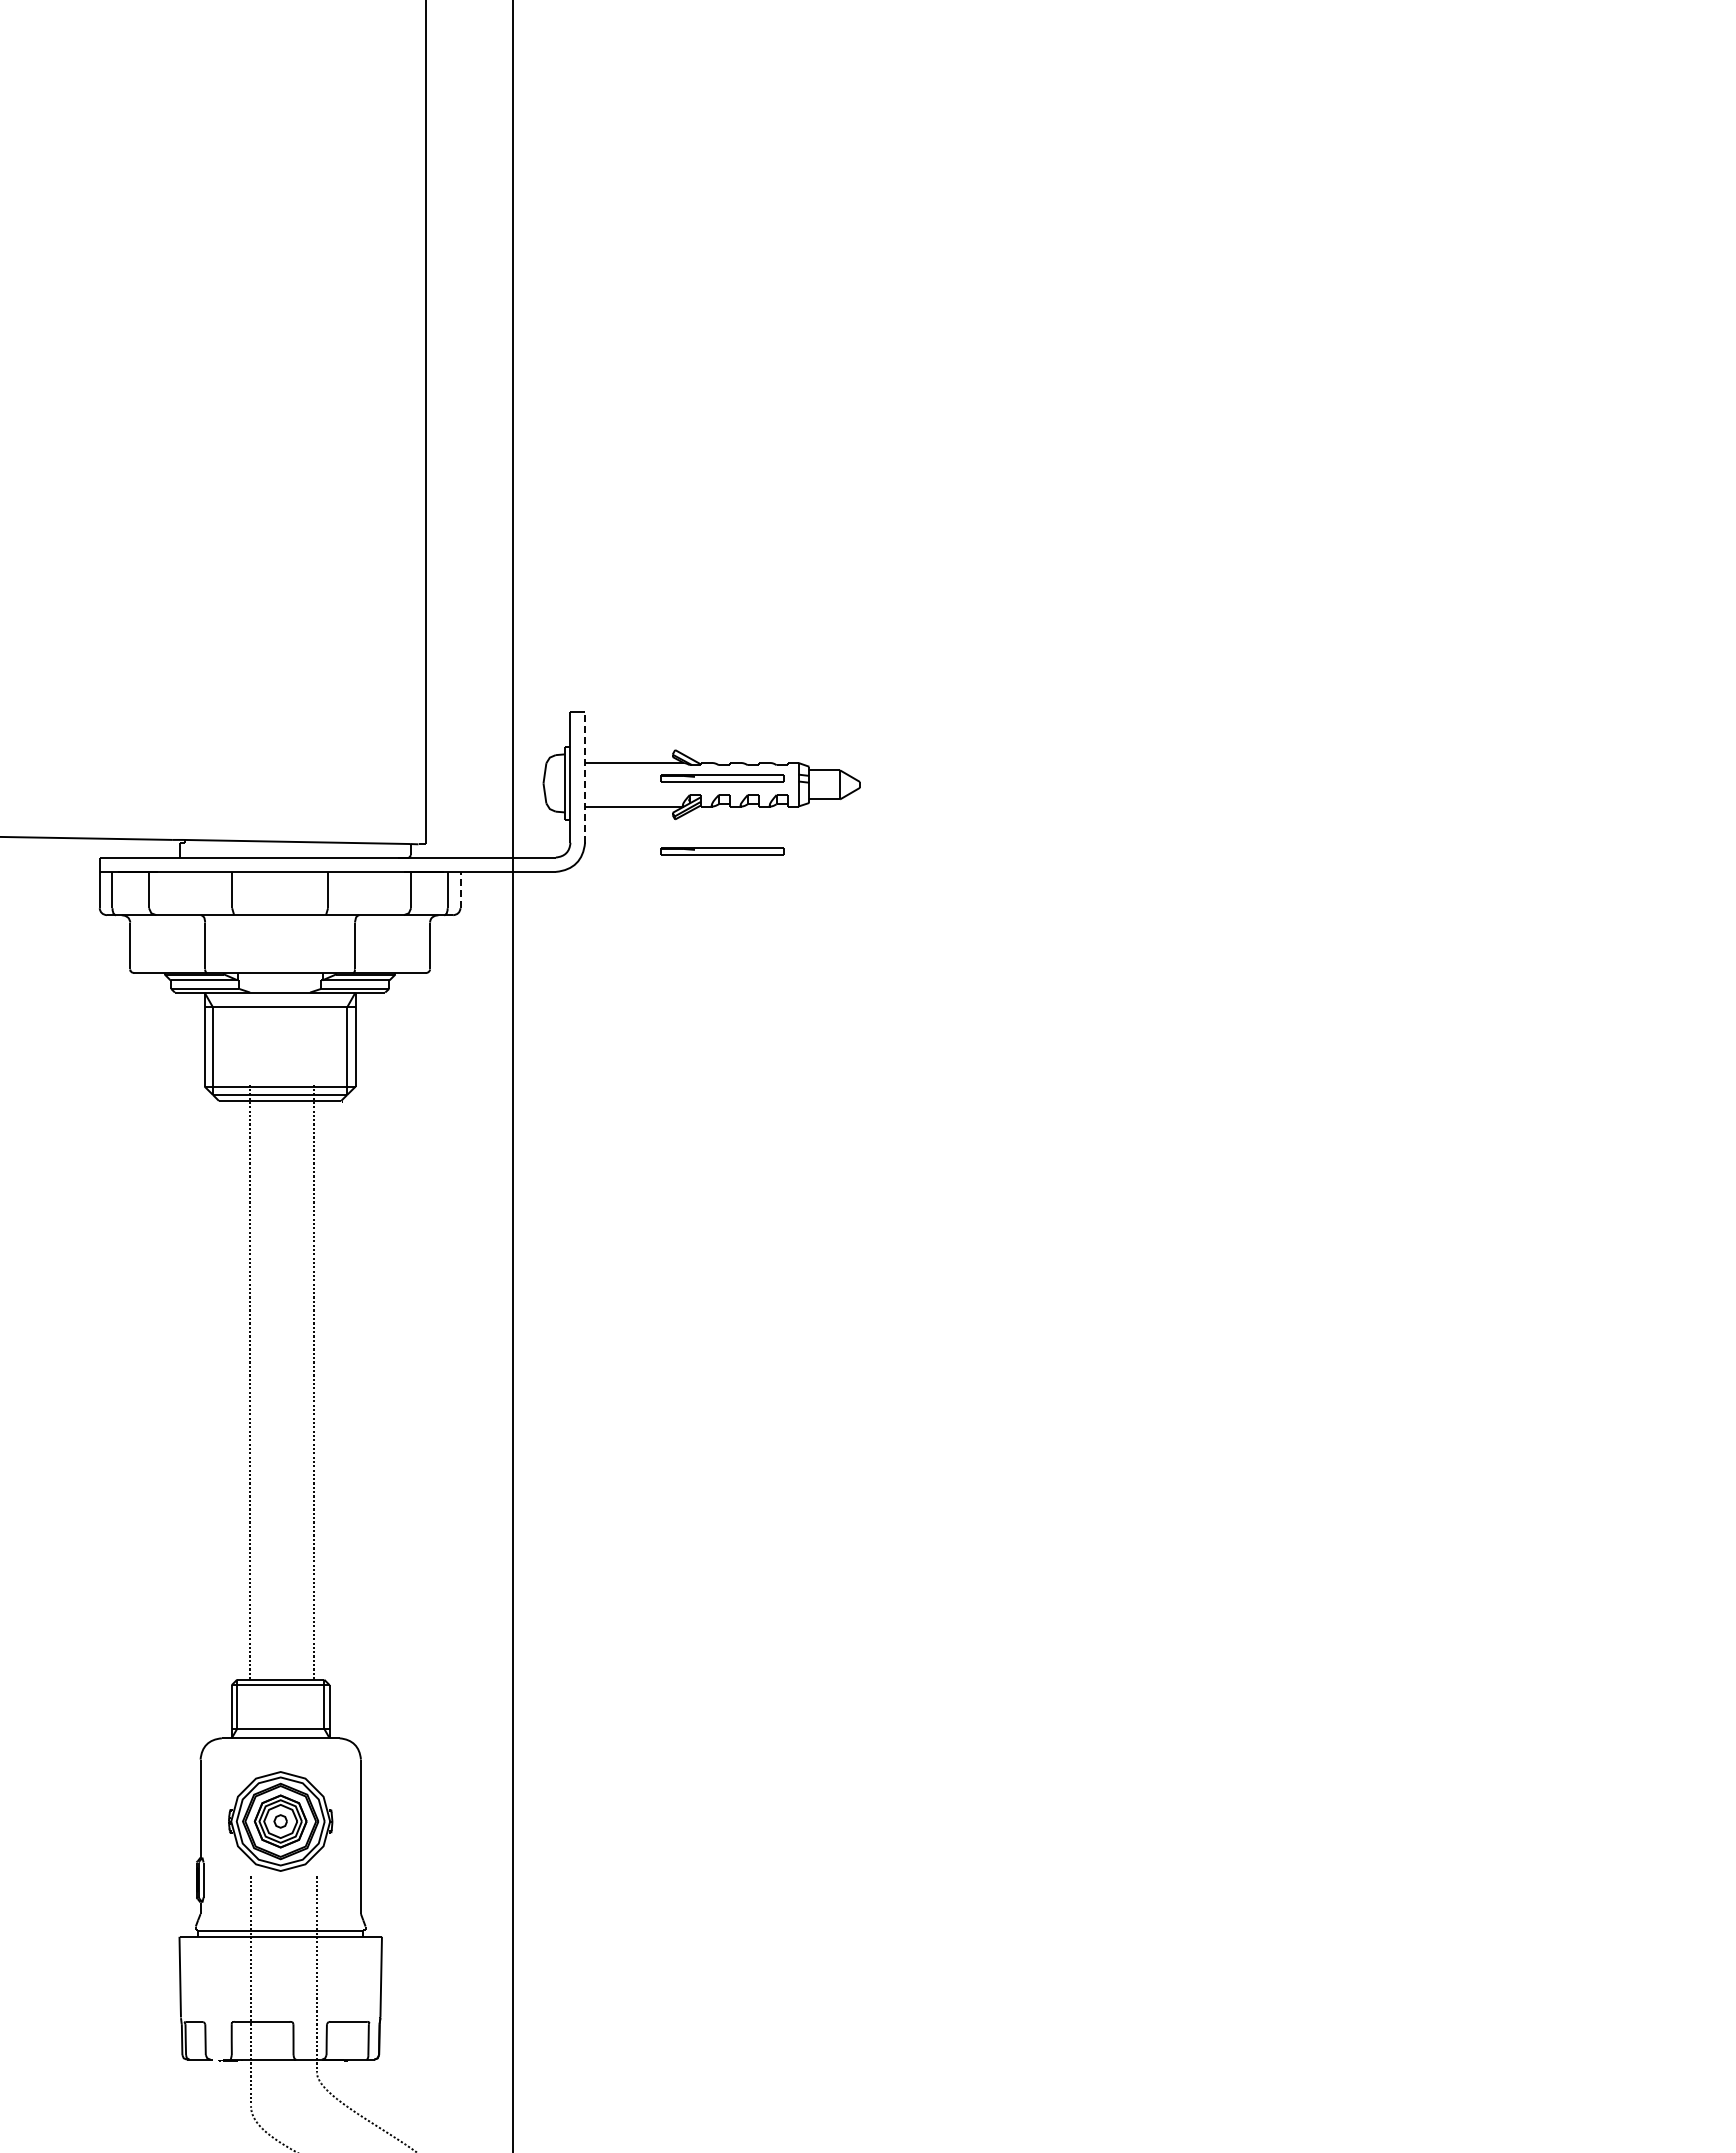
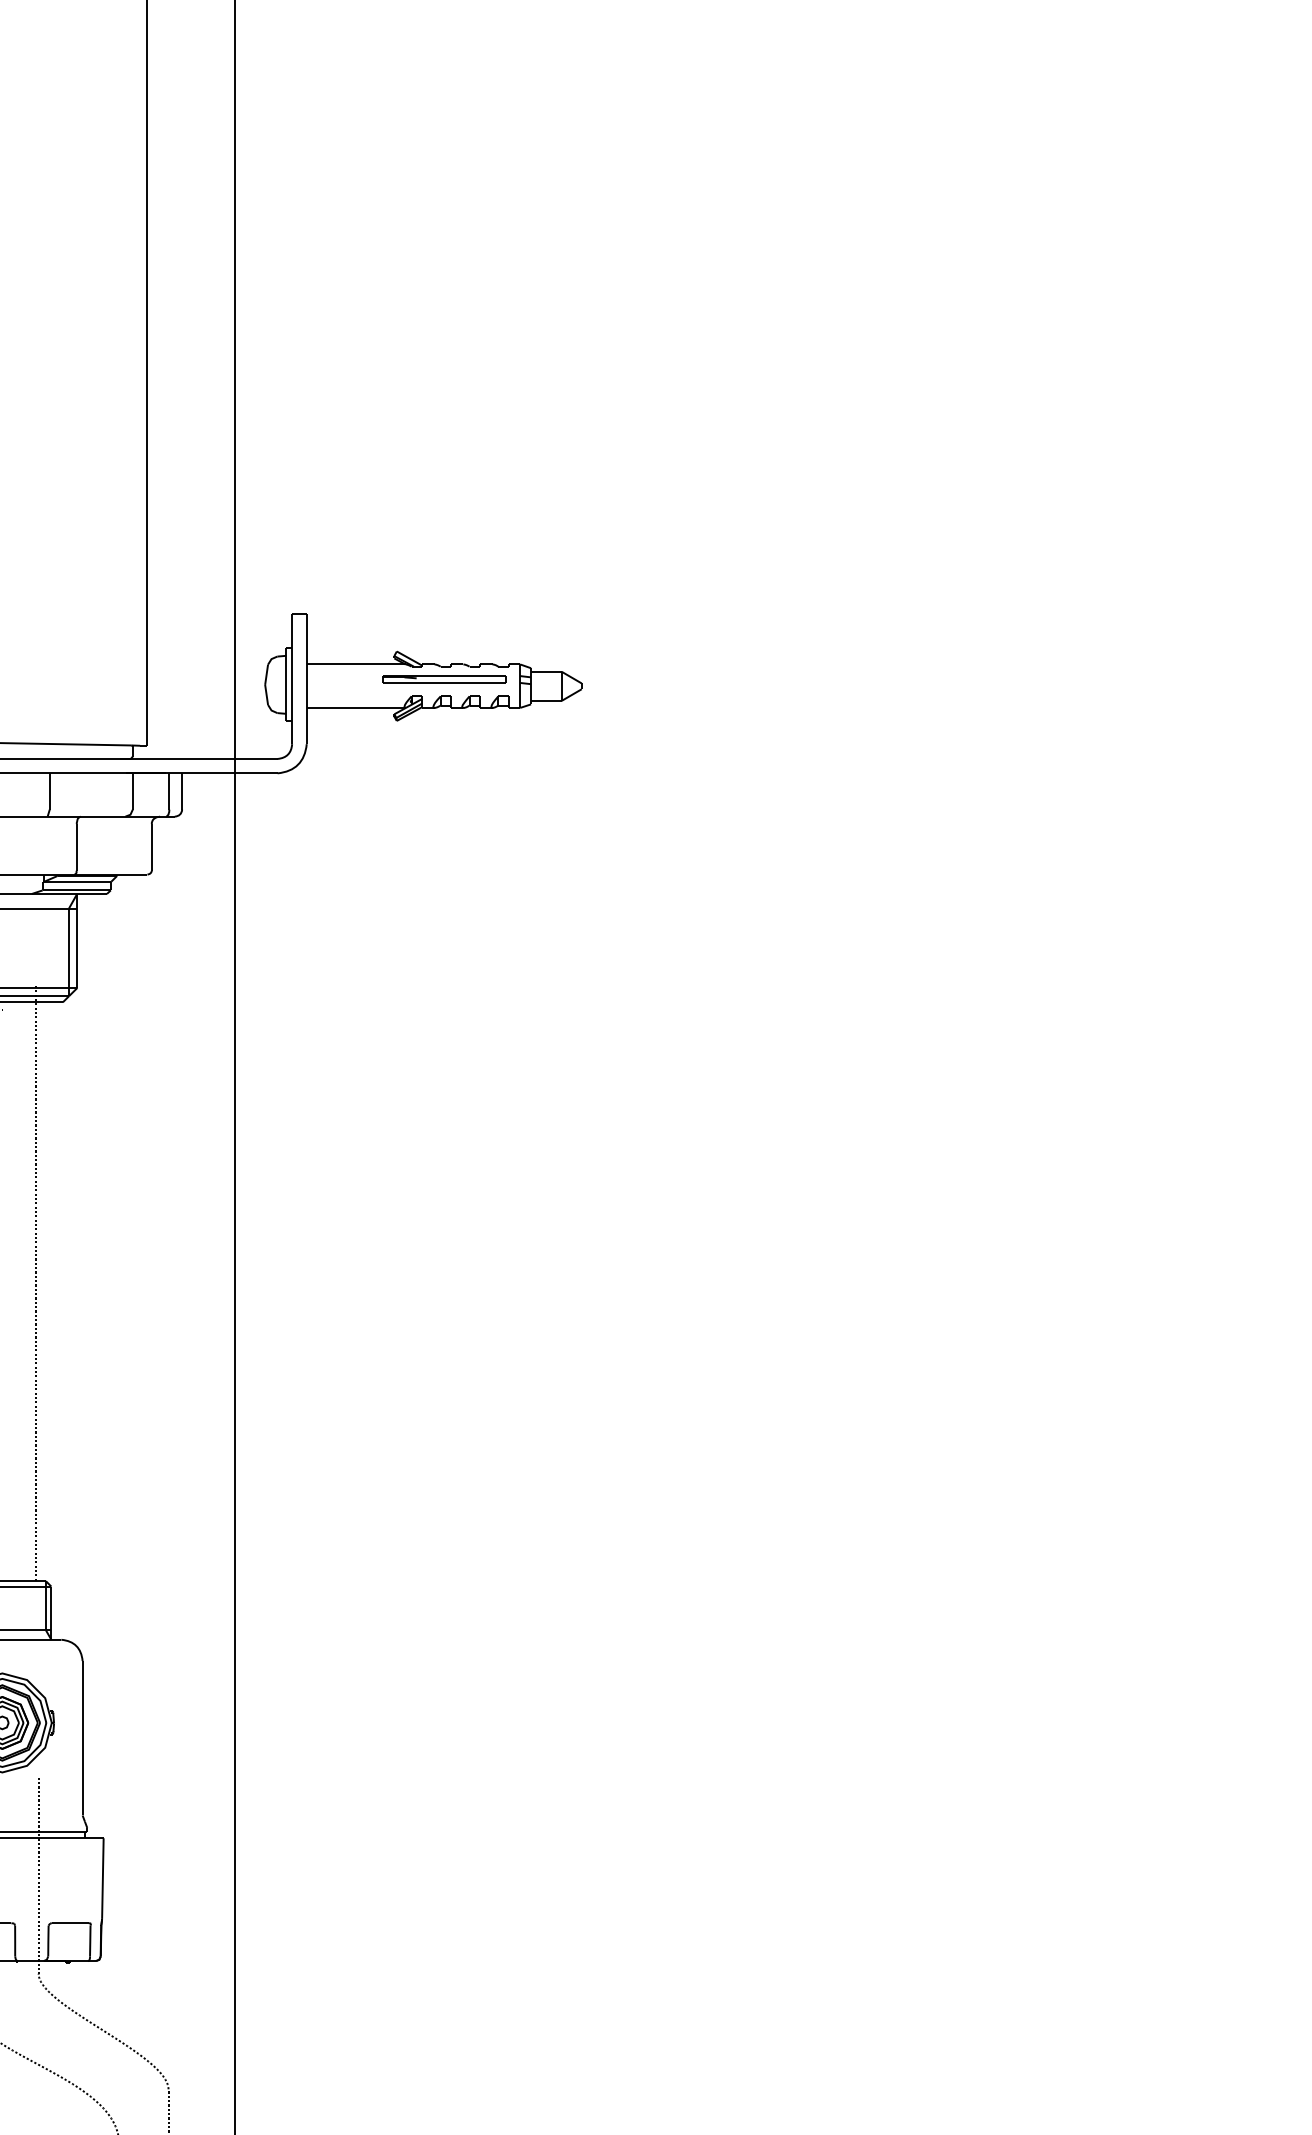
line: (585, 777) -> (307, 678), dashed -> solid
part: (722, 851) -> (444, 752), removed
line: (460, 889) -> (182, 790), dashed -> solid

